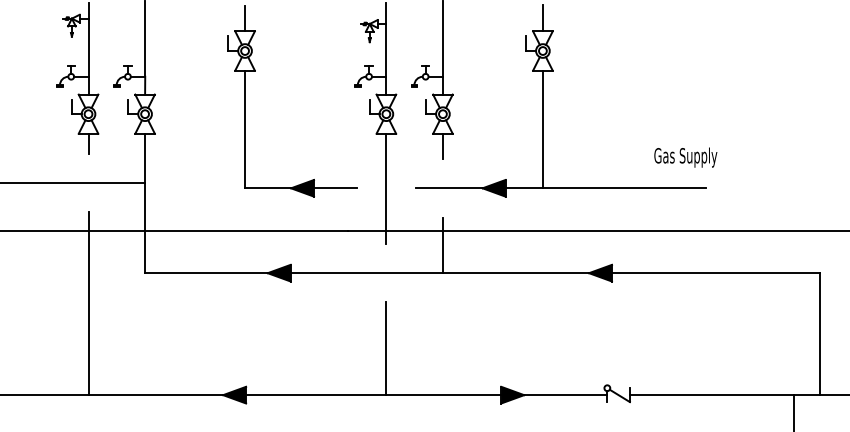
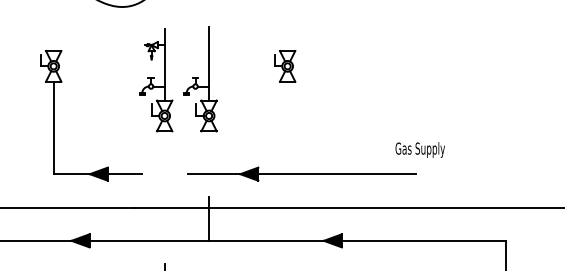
line: (245, 18) -> (54, 40), removed
line: (542, 18) -> (287, 40), removed
line: (542, 129) -> (287, 127), removed
line: (442, 145) -> (208, 140), removed
text: (685, 157) -> (420, 149), moved
line: (386, 188) -> (164, 174), removed

